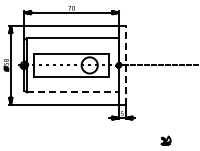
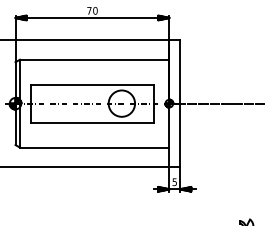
line: (125, 64) -> (180, 102), dashed -> solid
line: (72, 92) -> (93, 147), dashed -> solid

